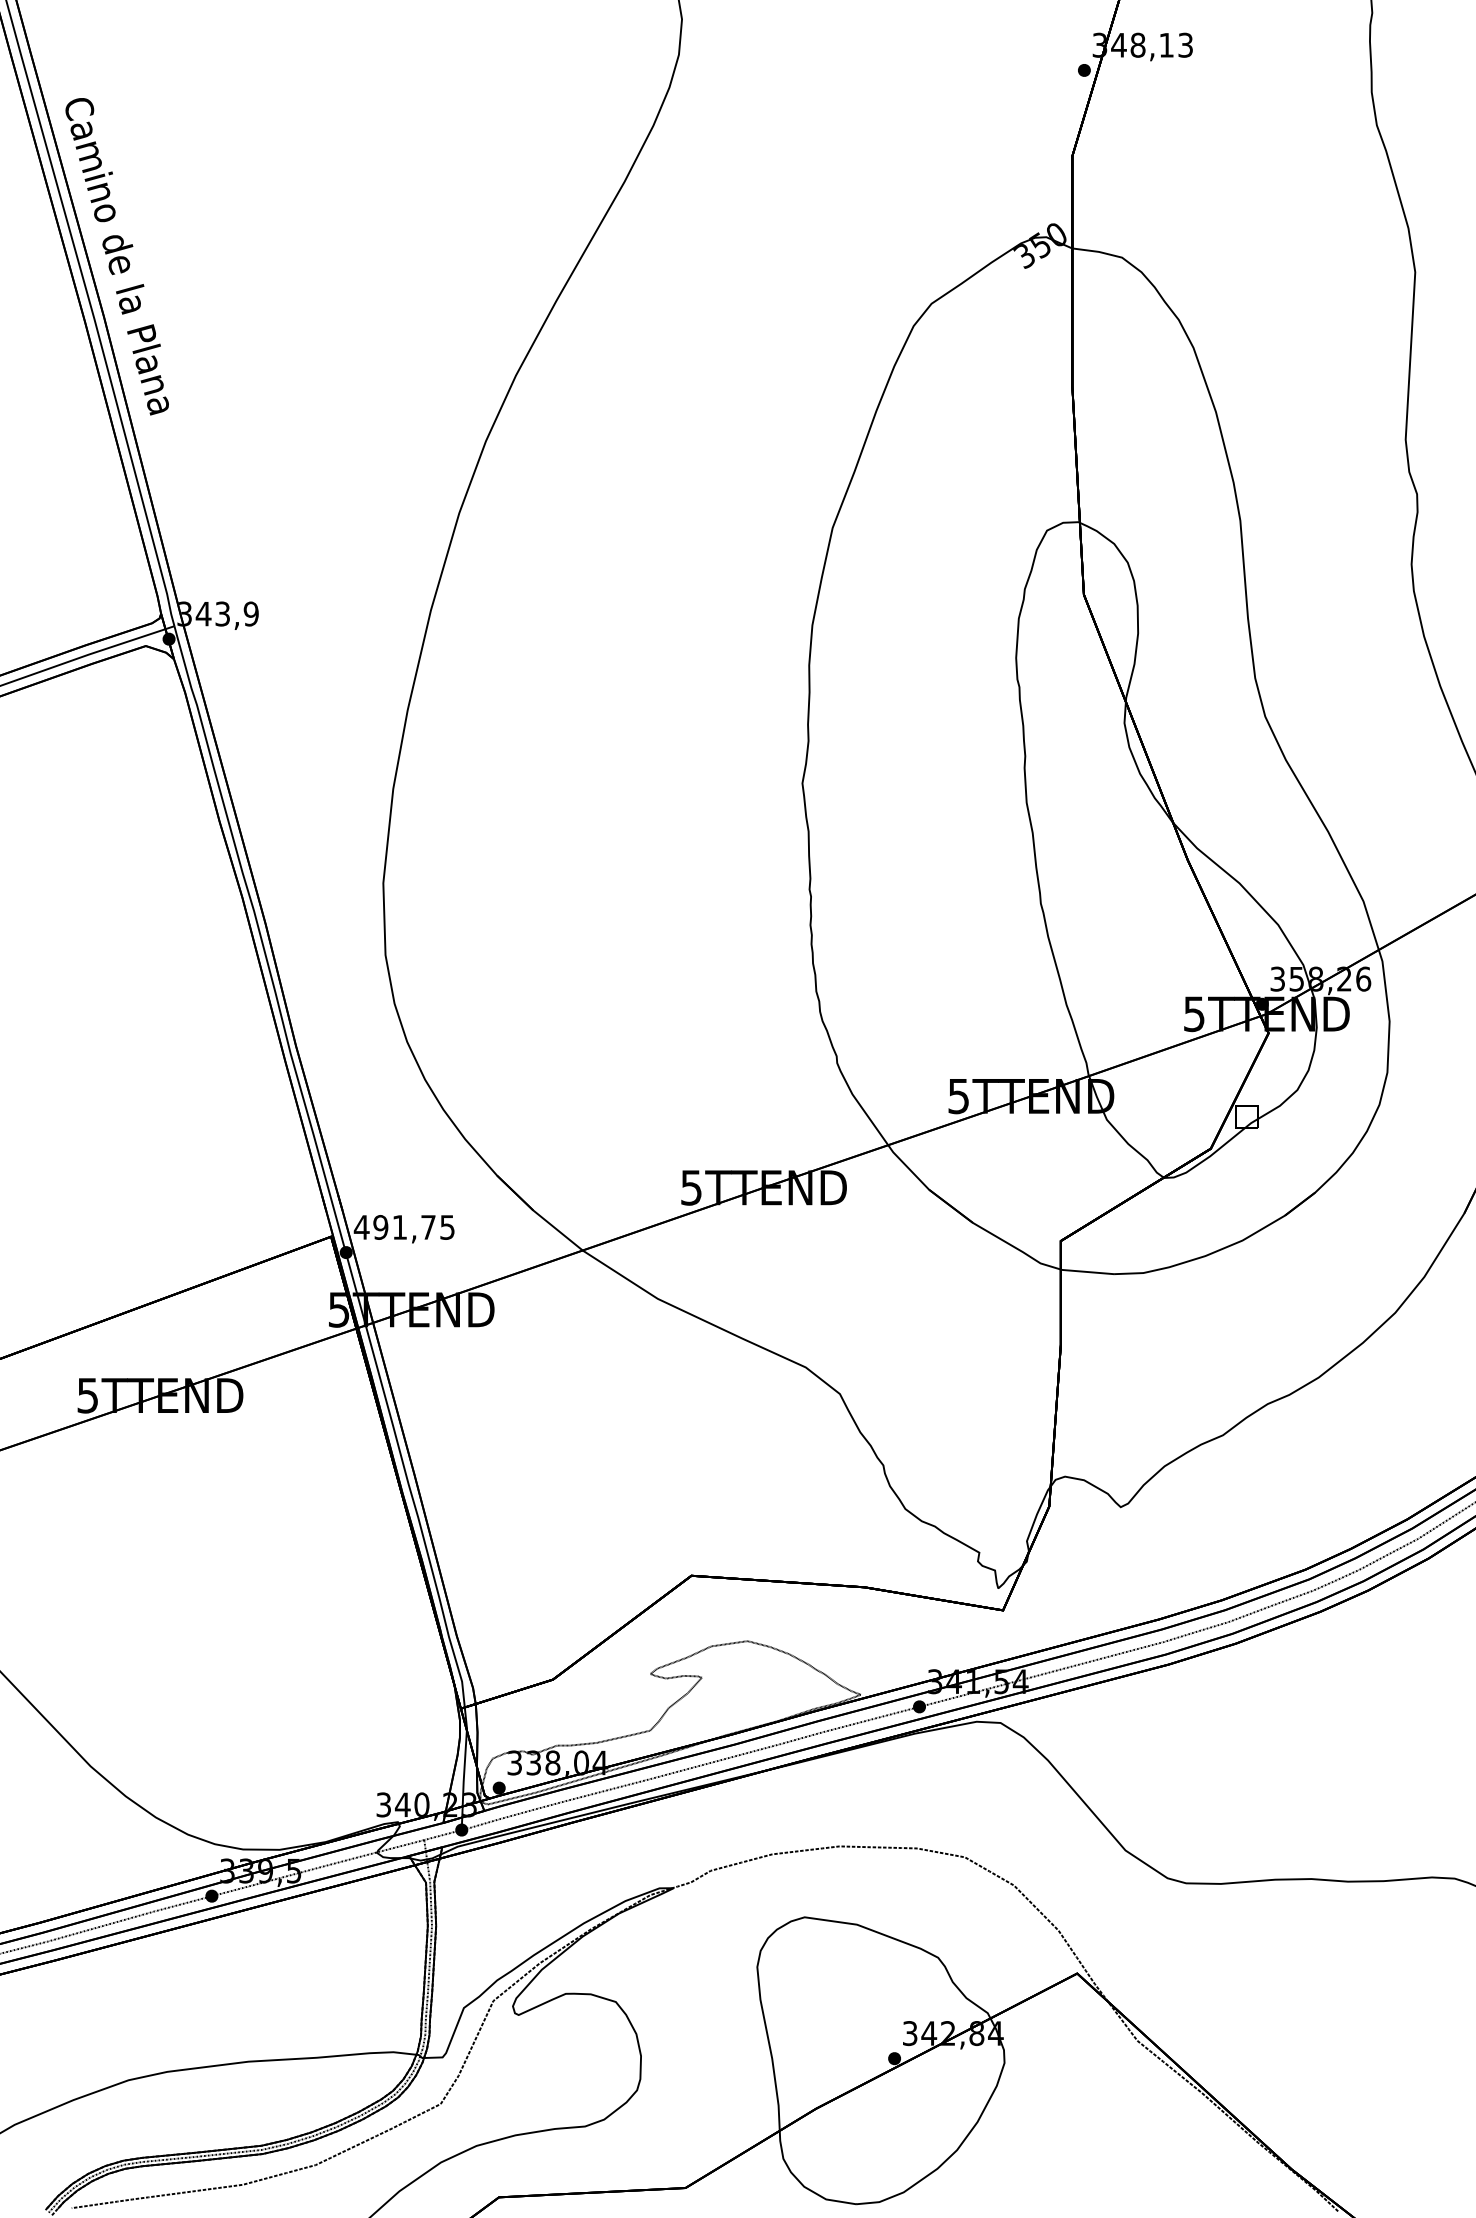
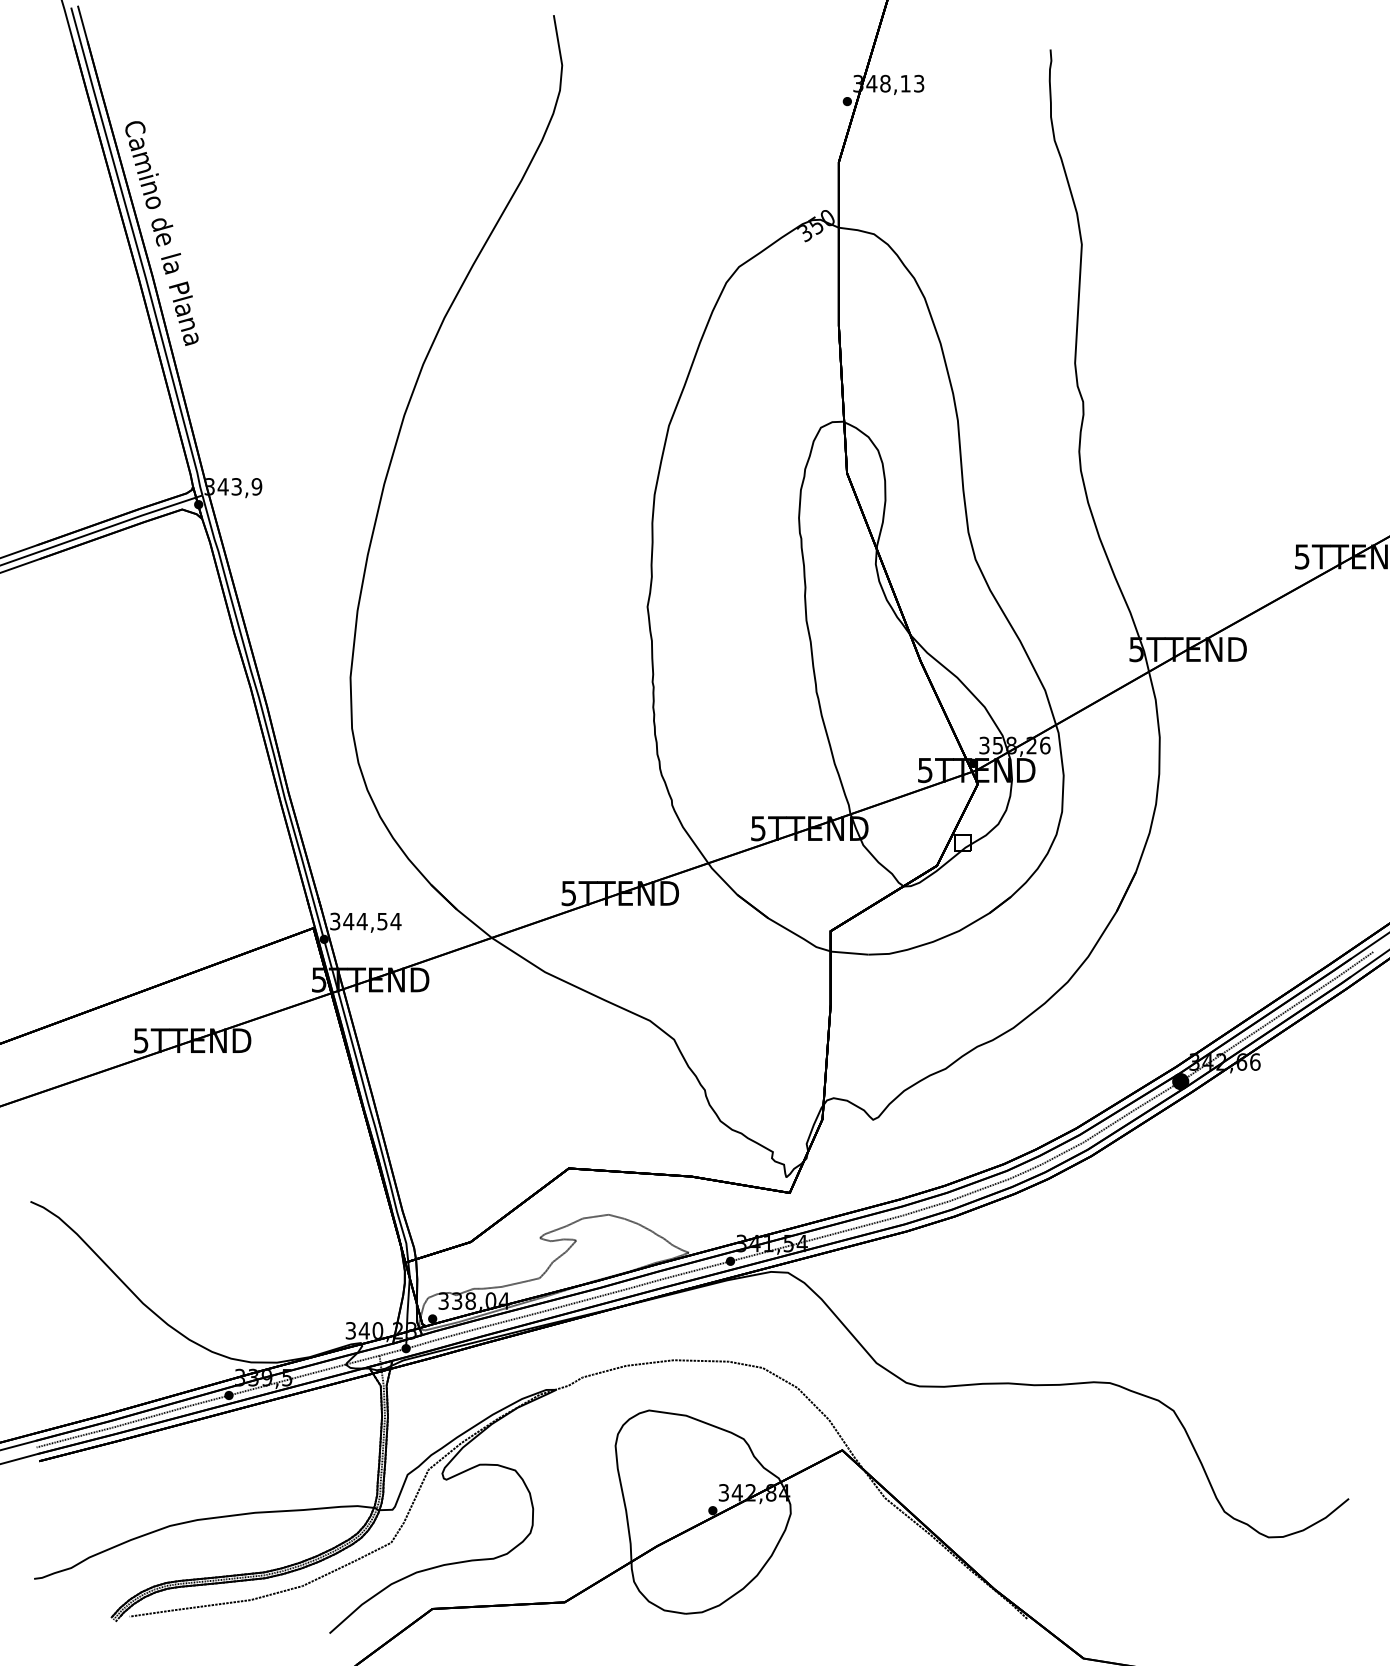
text: (404, 1227) -> (365, 921), 491,75 -> 344,54

